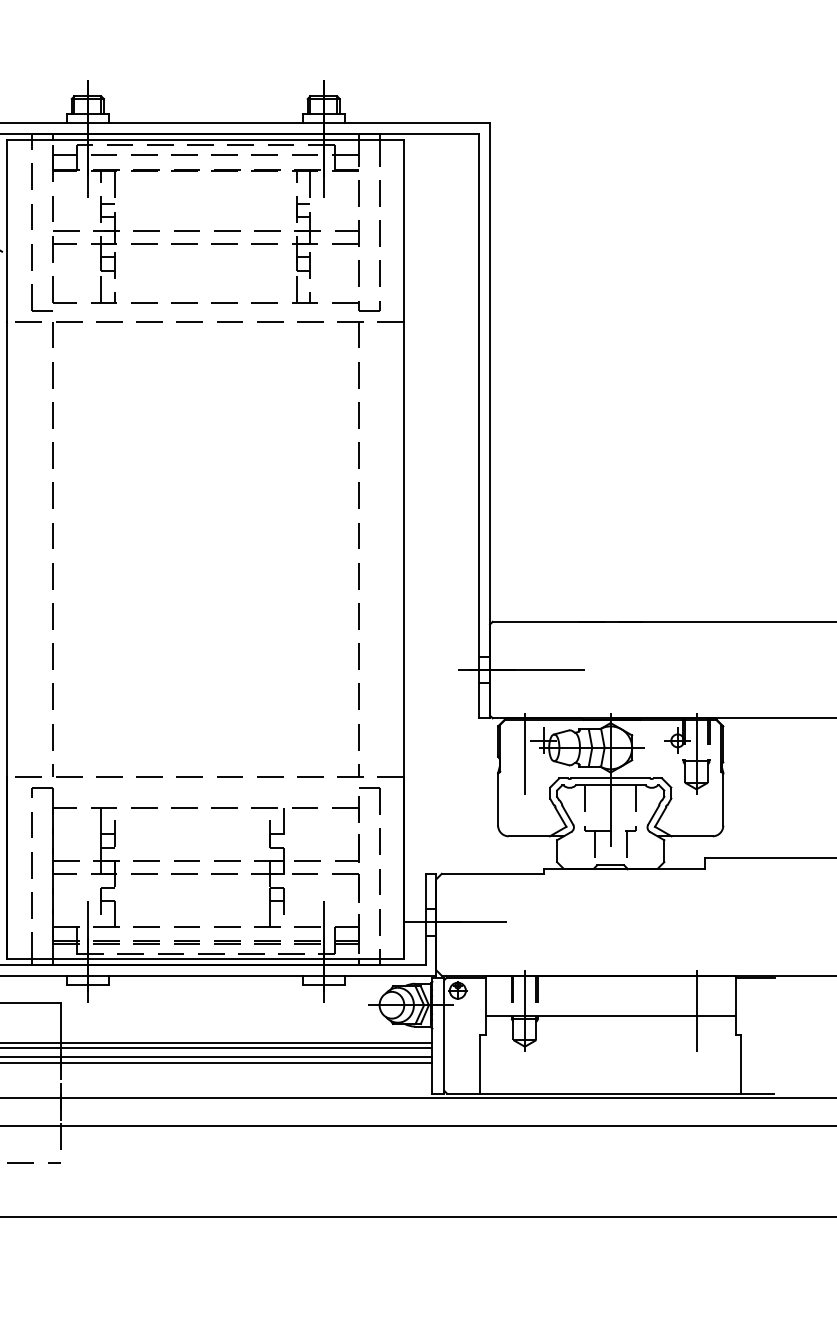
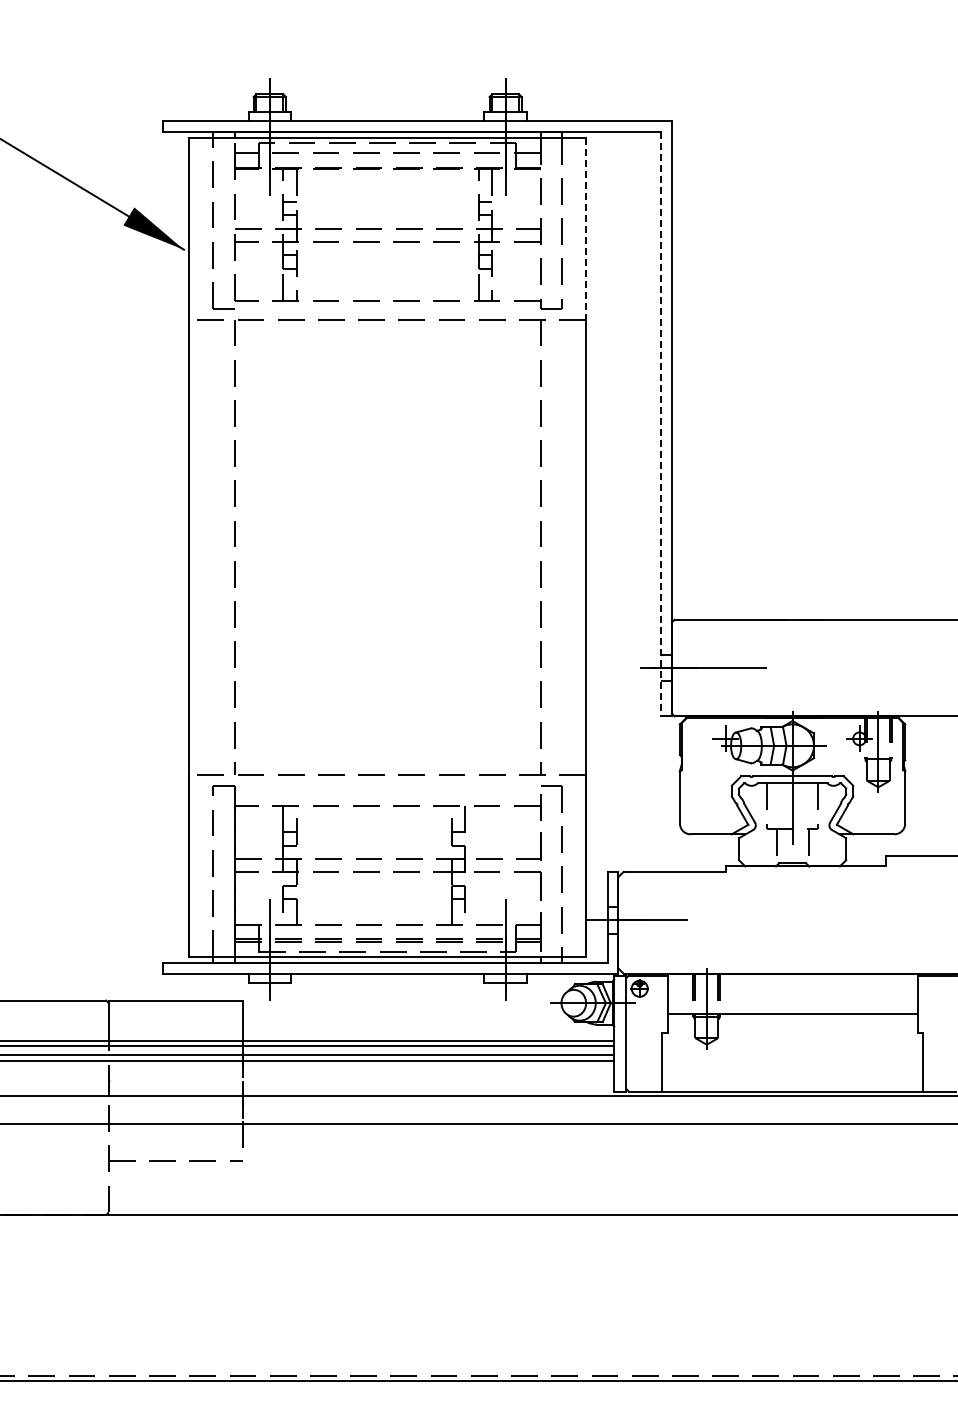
line: (404, 230) -> (586, 228), solid -> dashed
line: (479, 426) -> (661, 424), solid -> dashed
line: (524, 753) -> (706, 751), removed
line: (696, 1011) -> (878, 1009), removed

